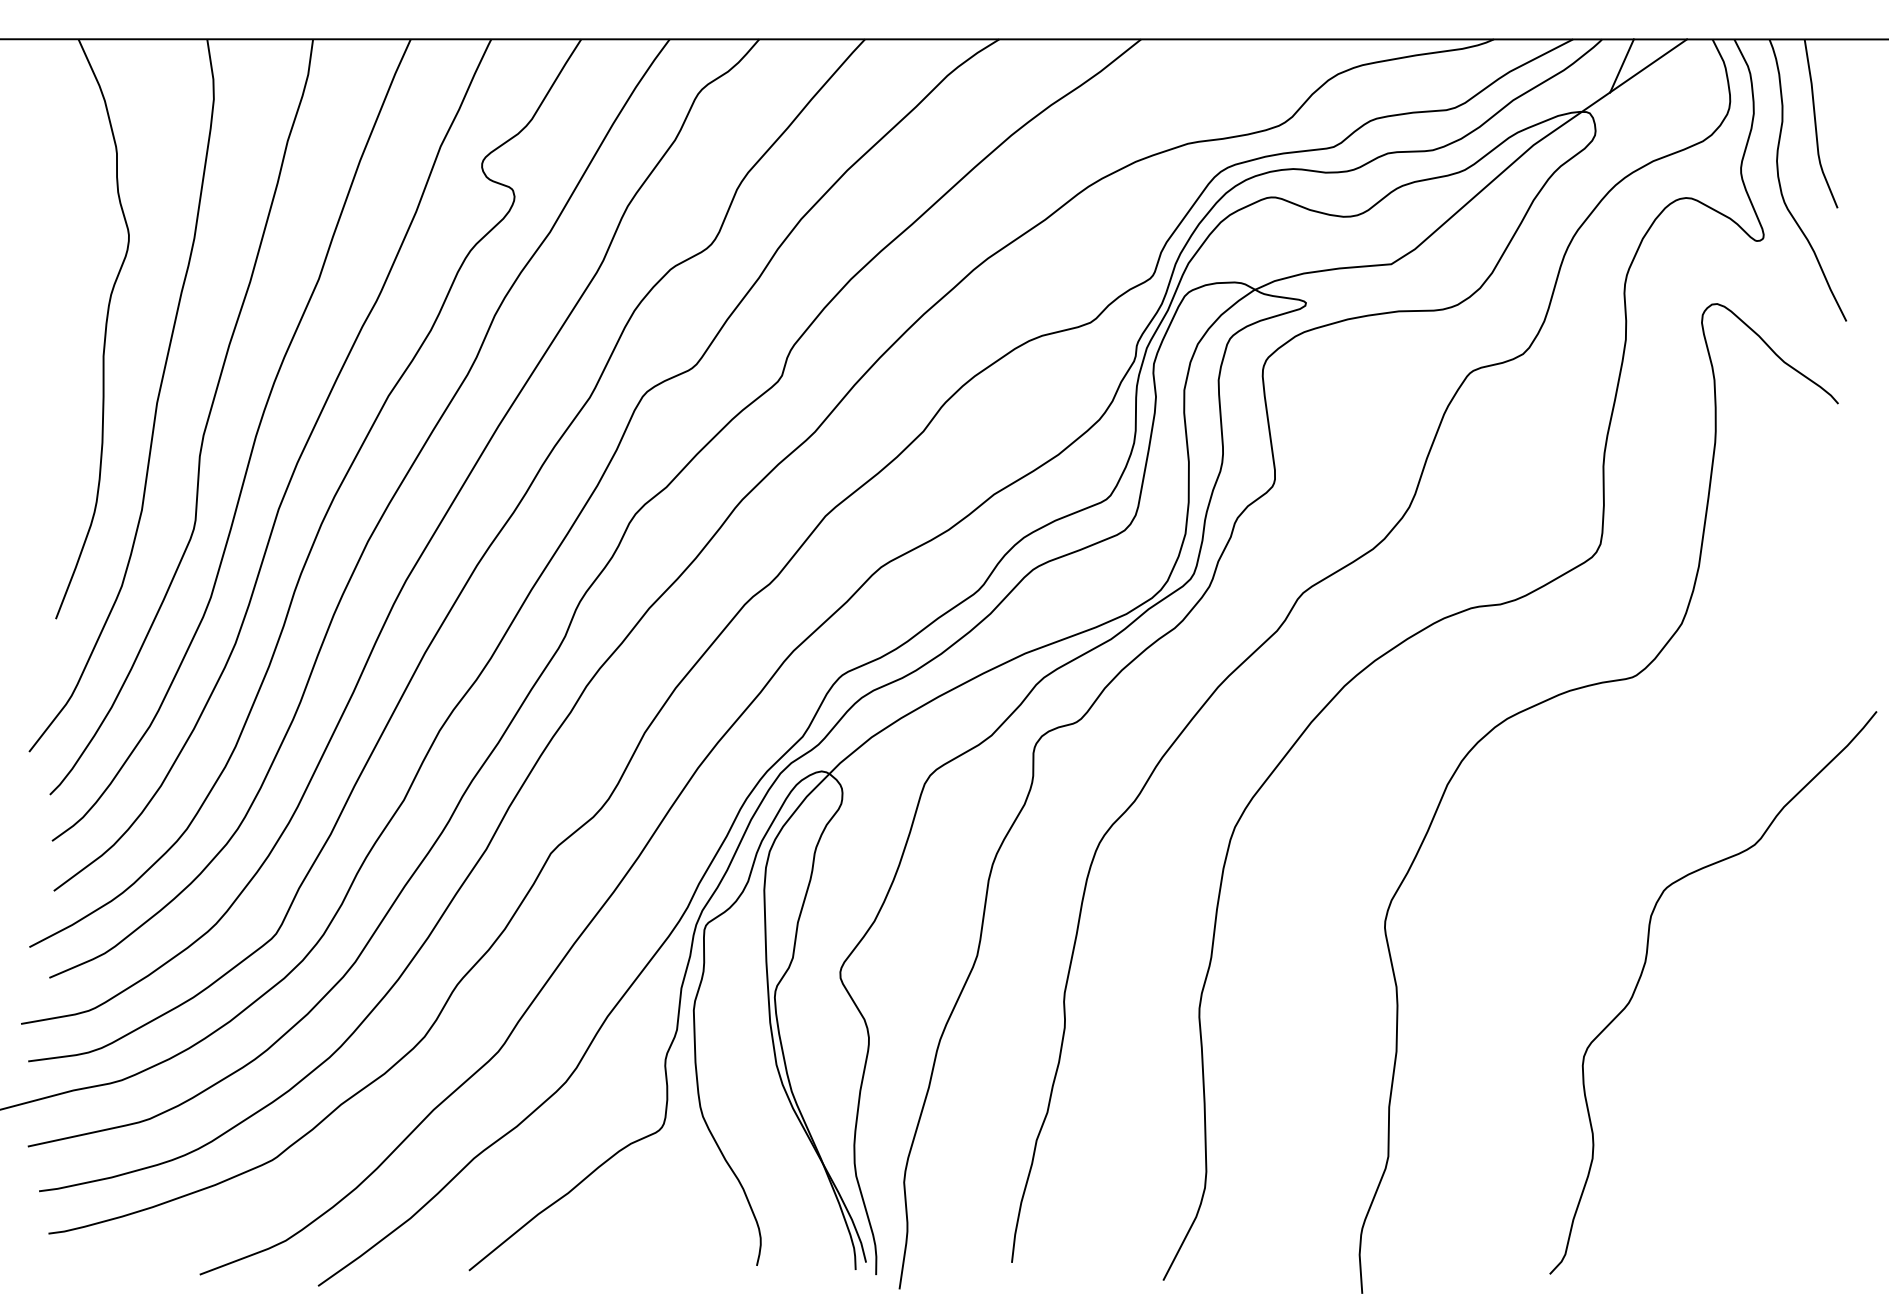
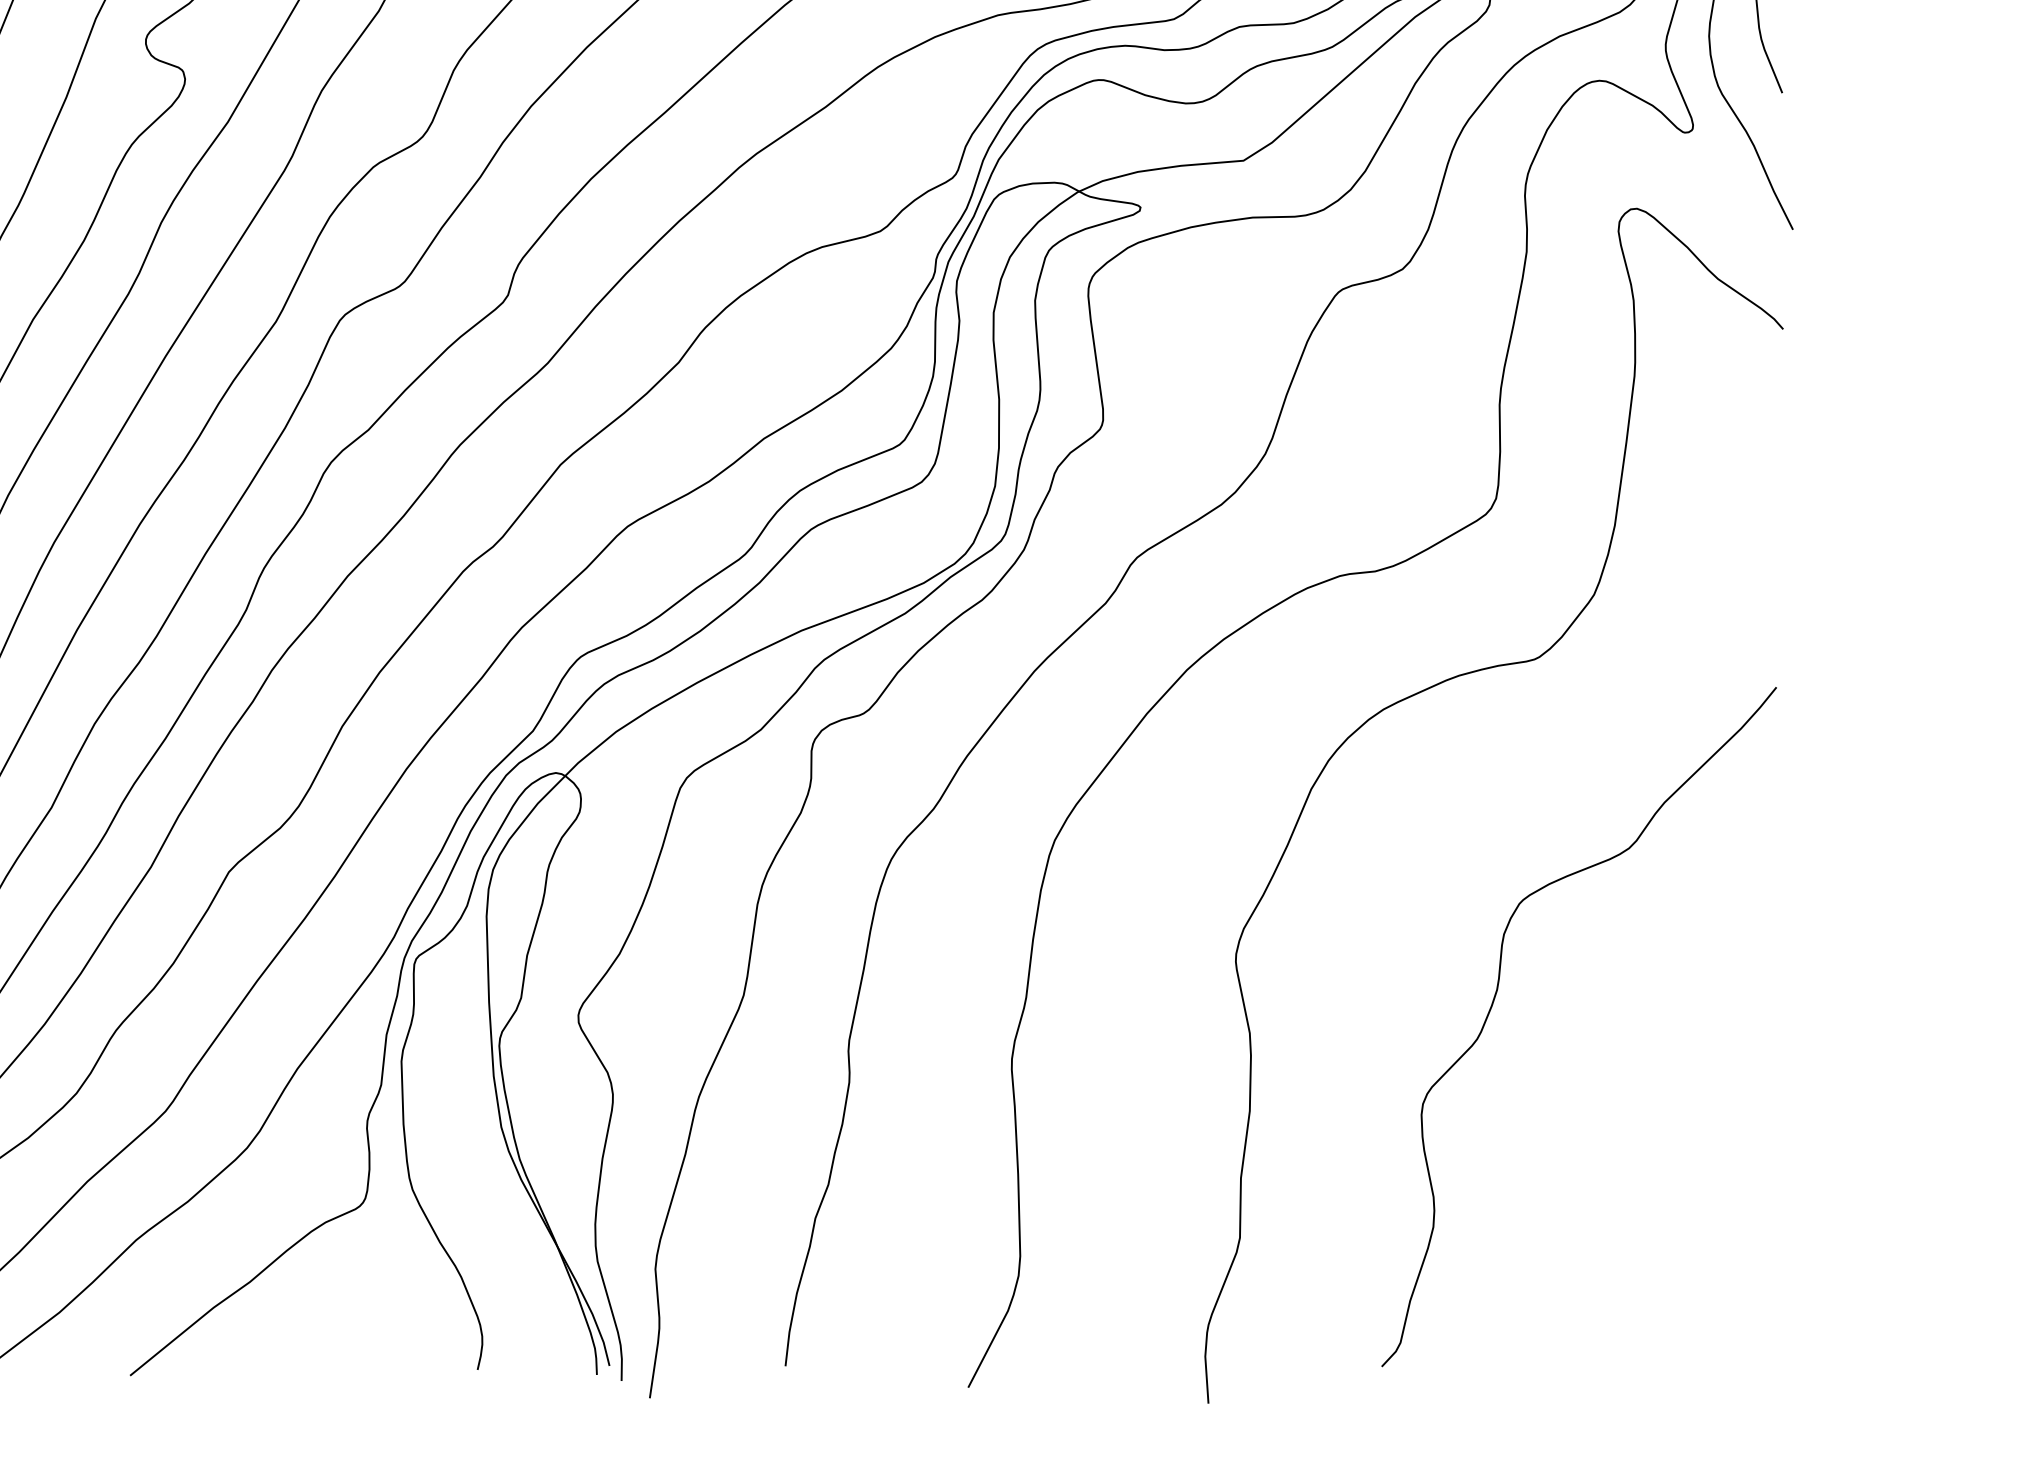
curve: (1644, 968) -> (1496, 997), moved

